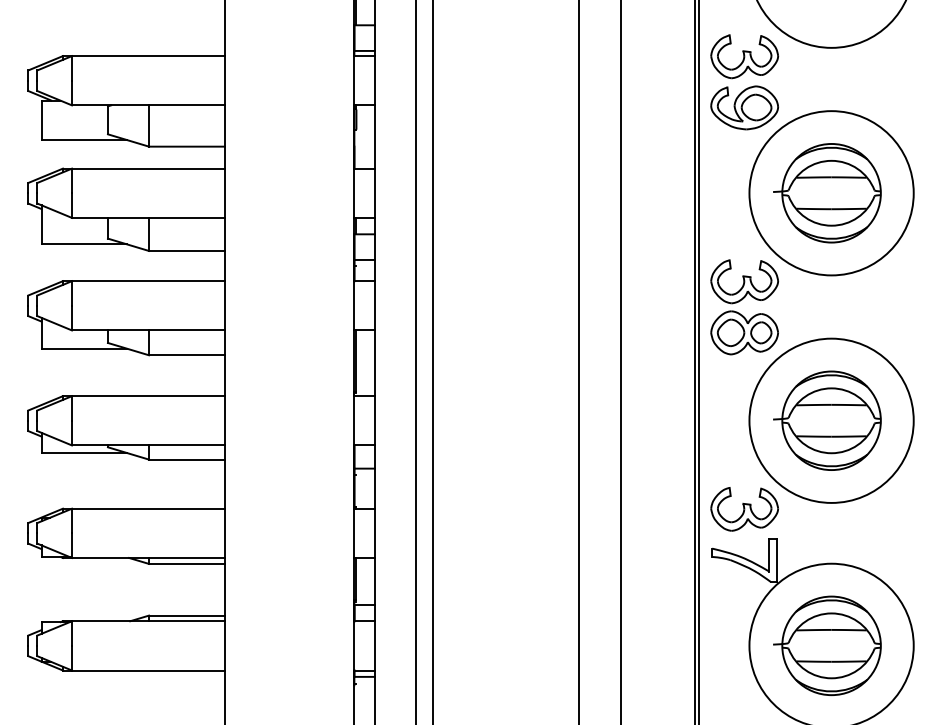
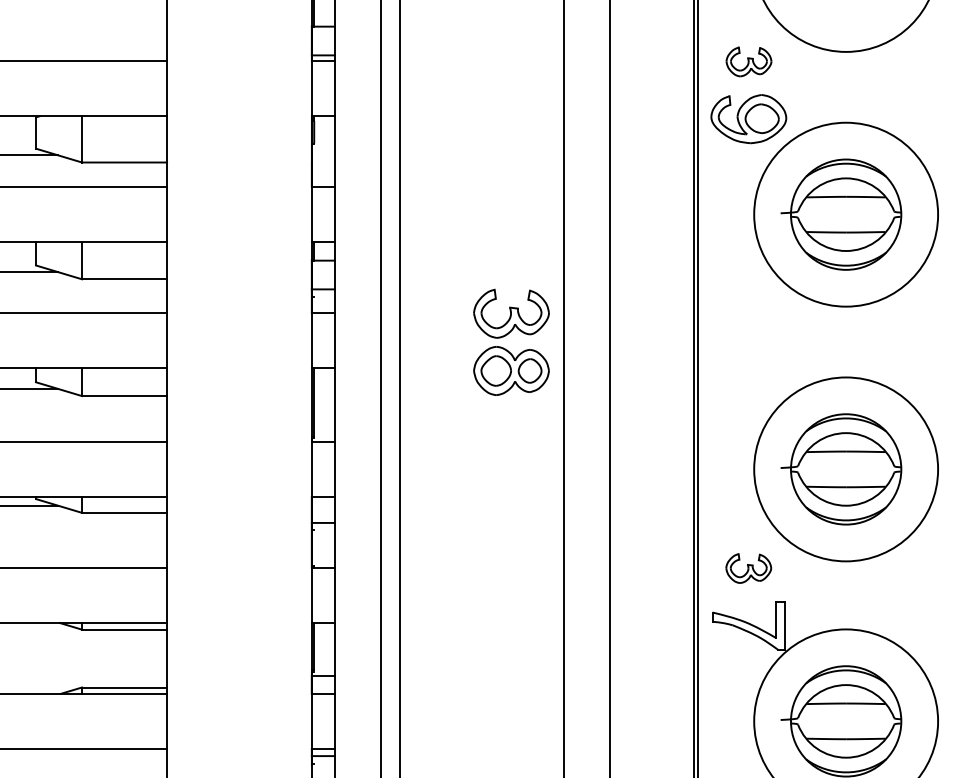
part: (744, 56) -> (748, 61), size x0.6
part: (739, 302) -> (505, 336), moved
part: (744, 509) -> (748, 568), size x0.6

